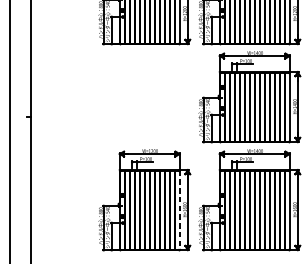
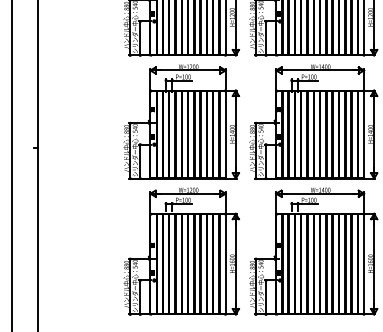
part: (144, 96) -> (181, 121), added
line: (179, 210) -> (225, 264), dashed -> solid

